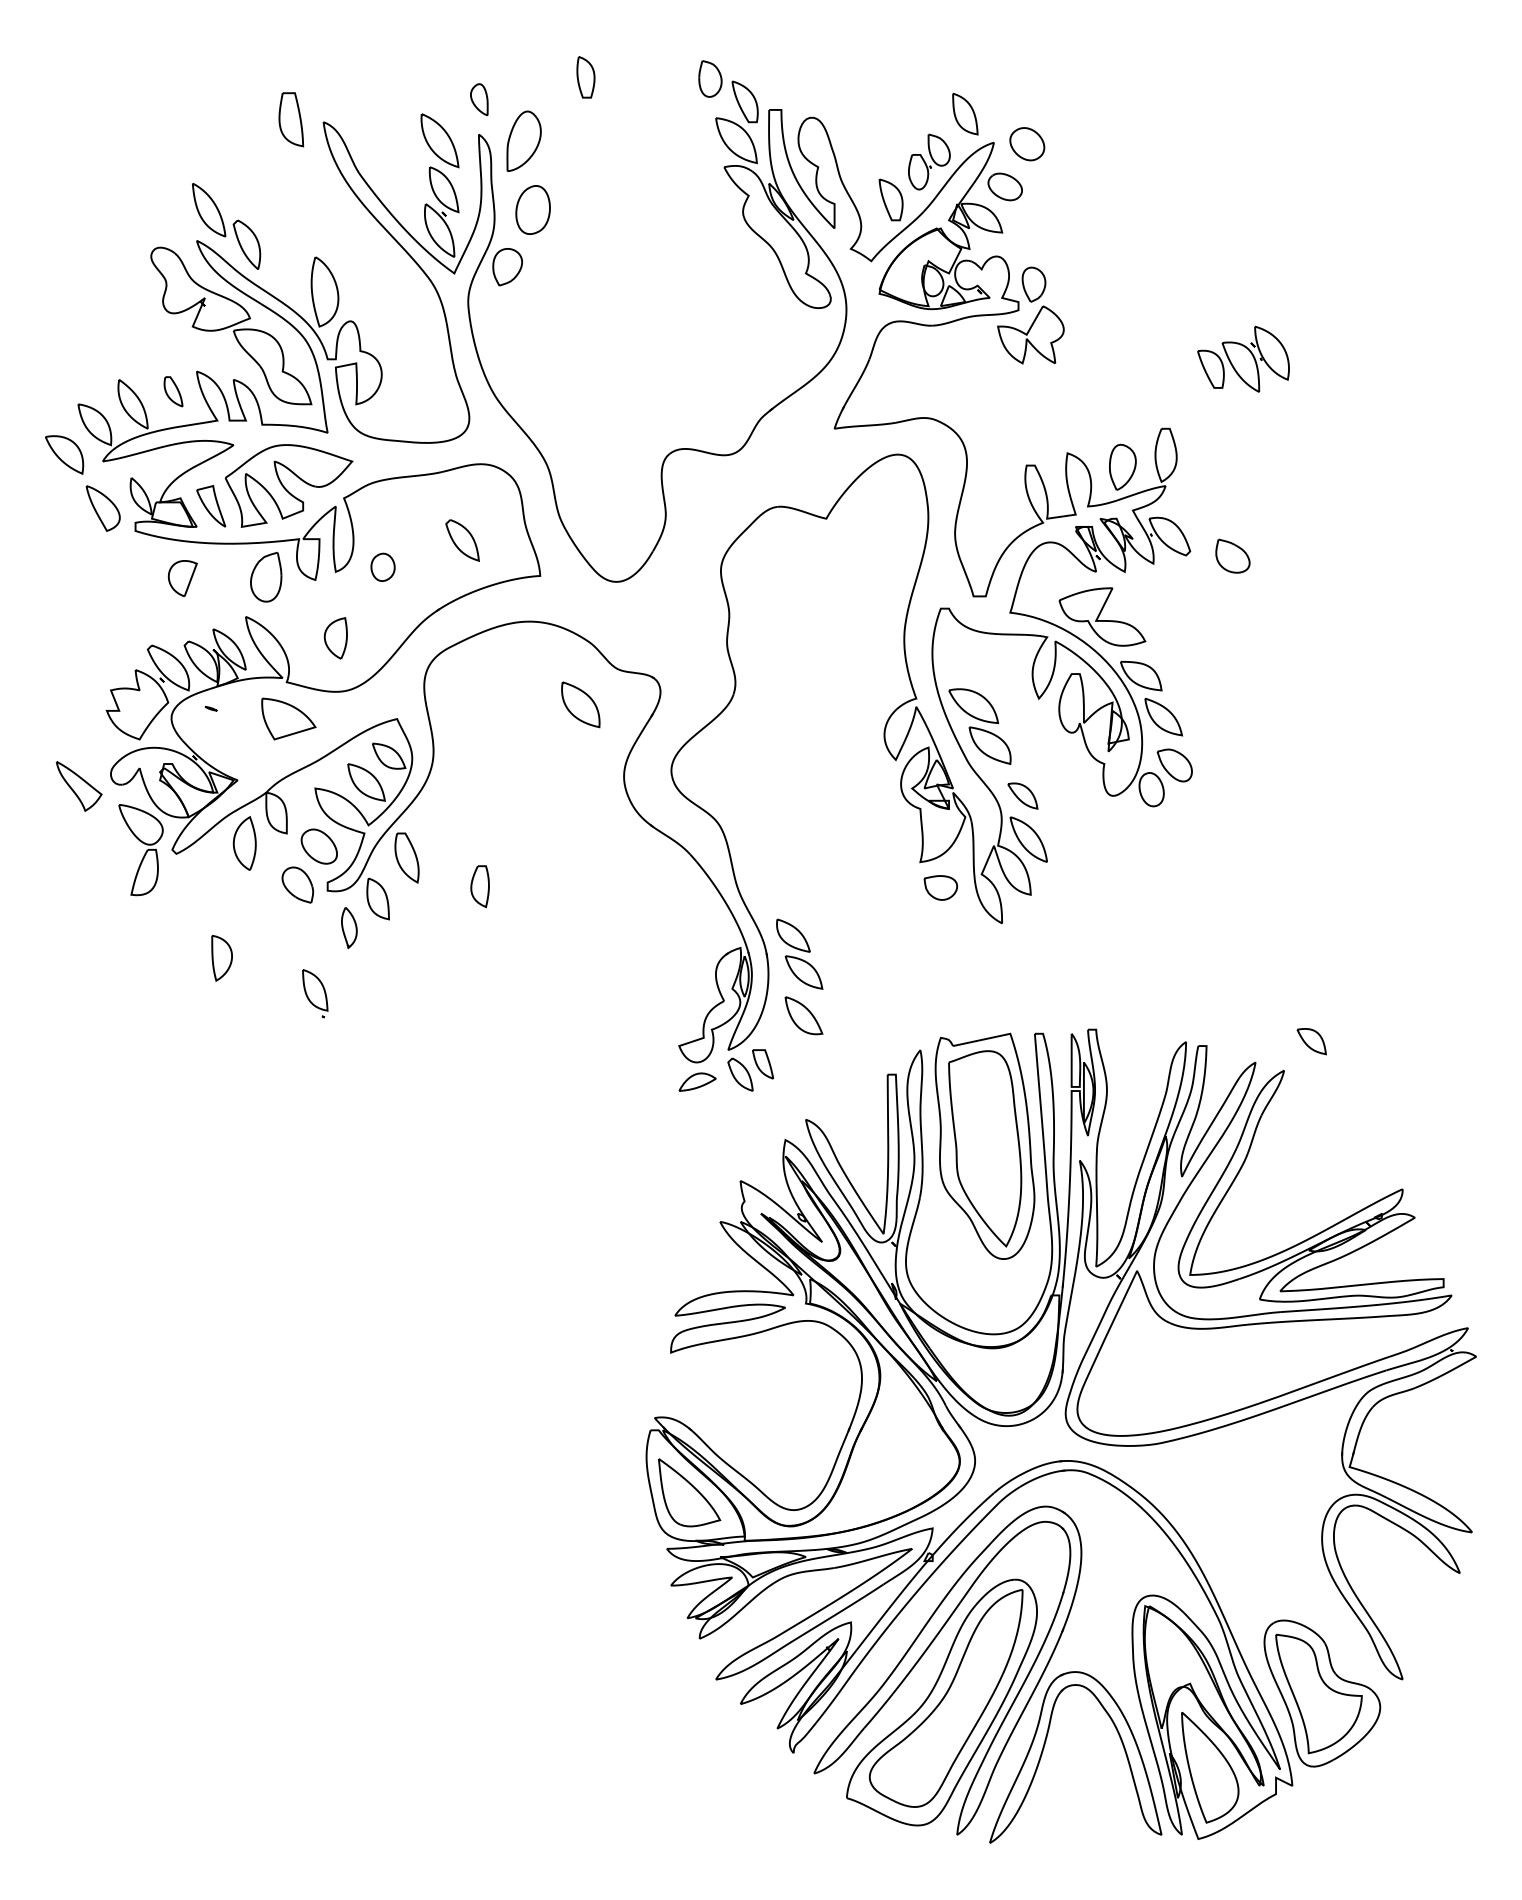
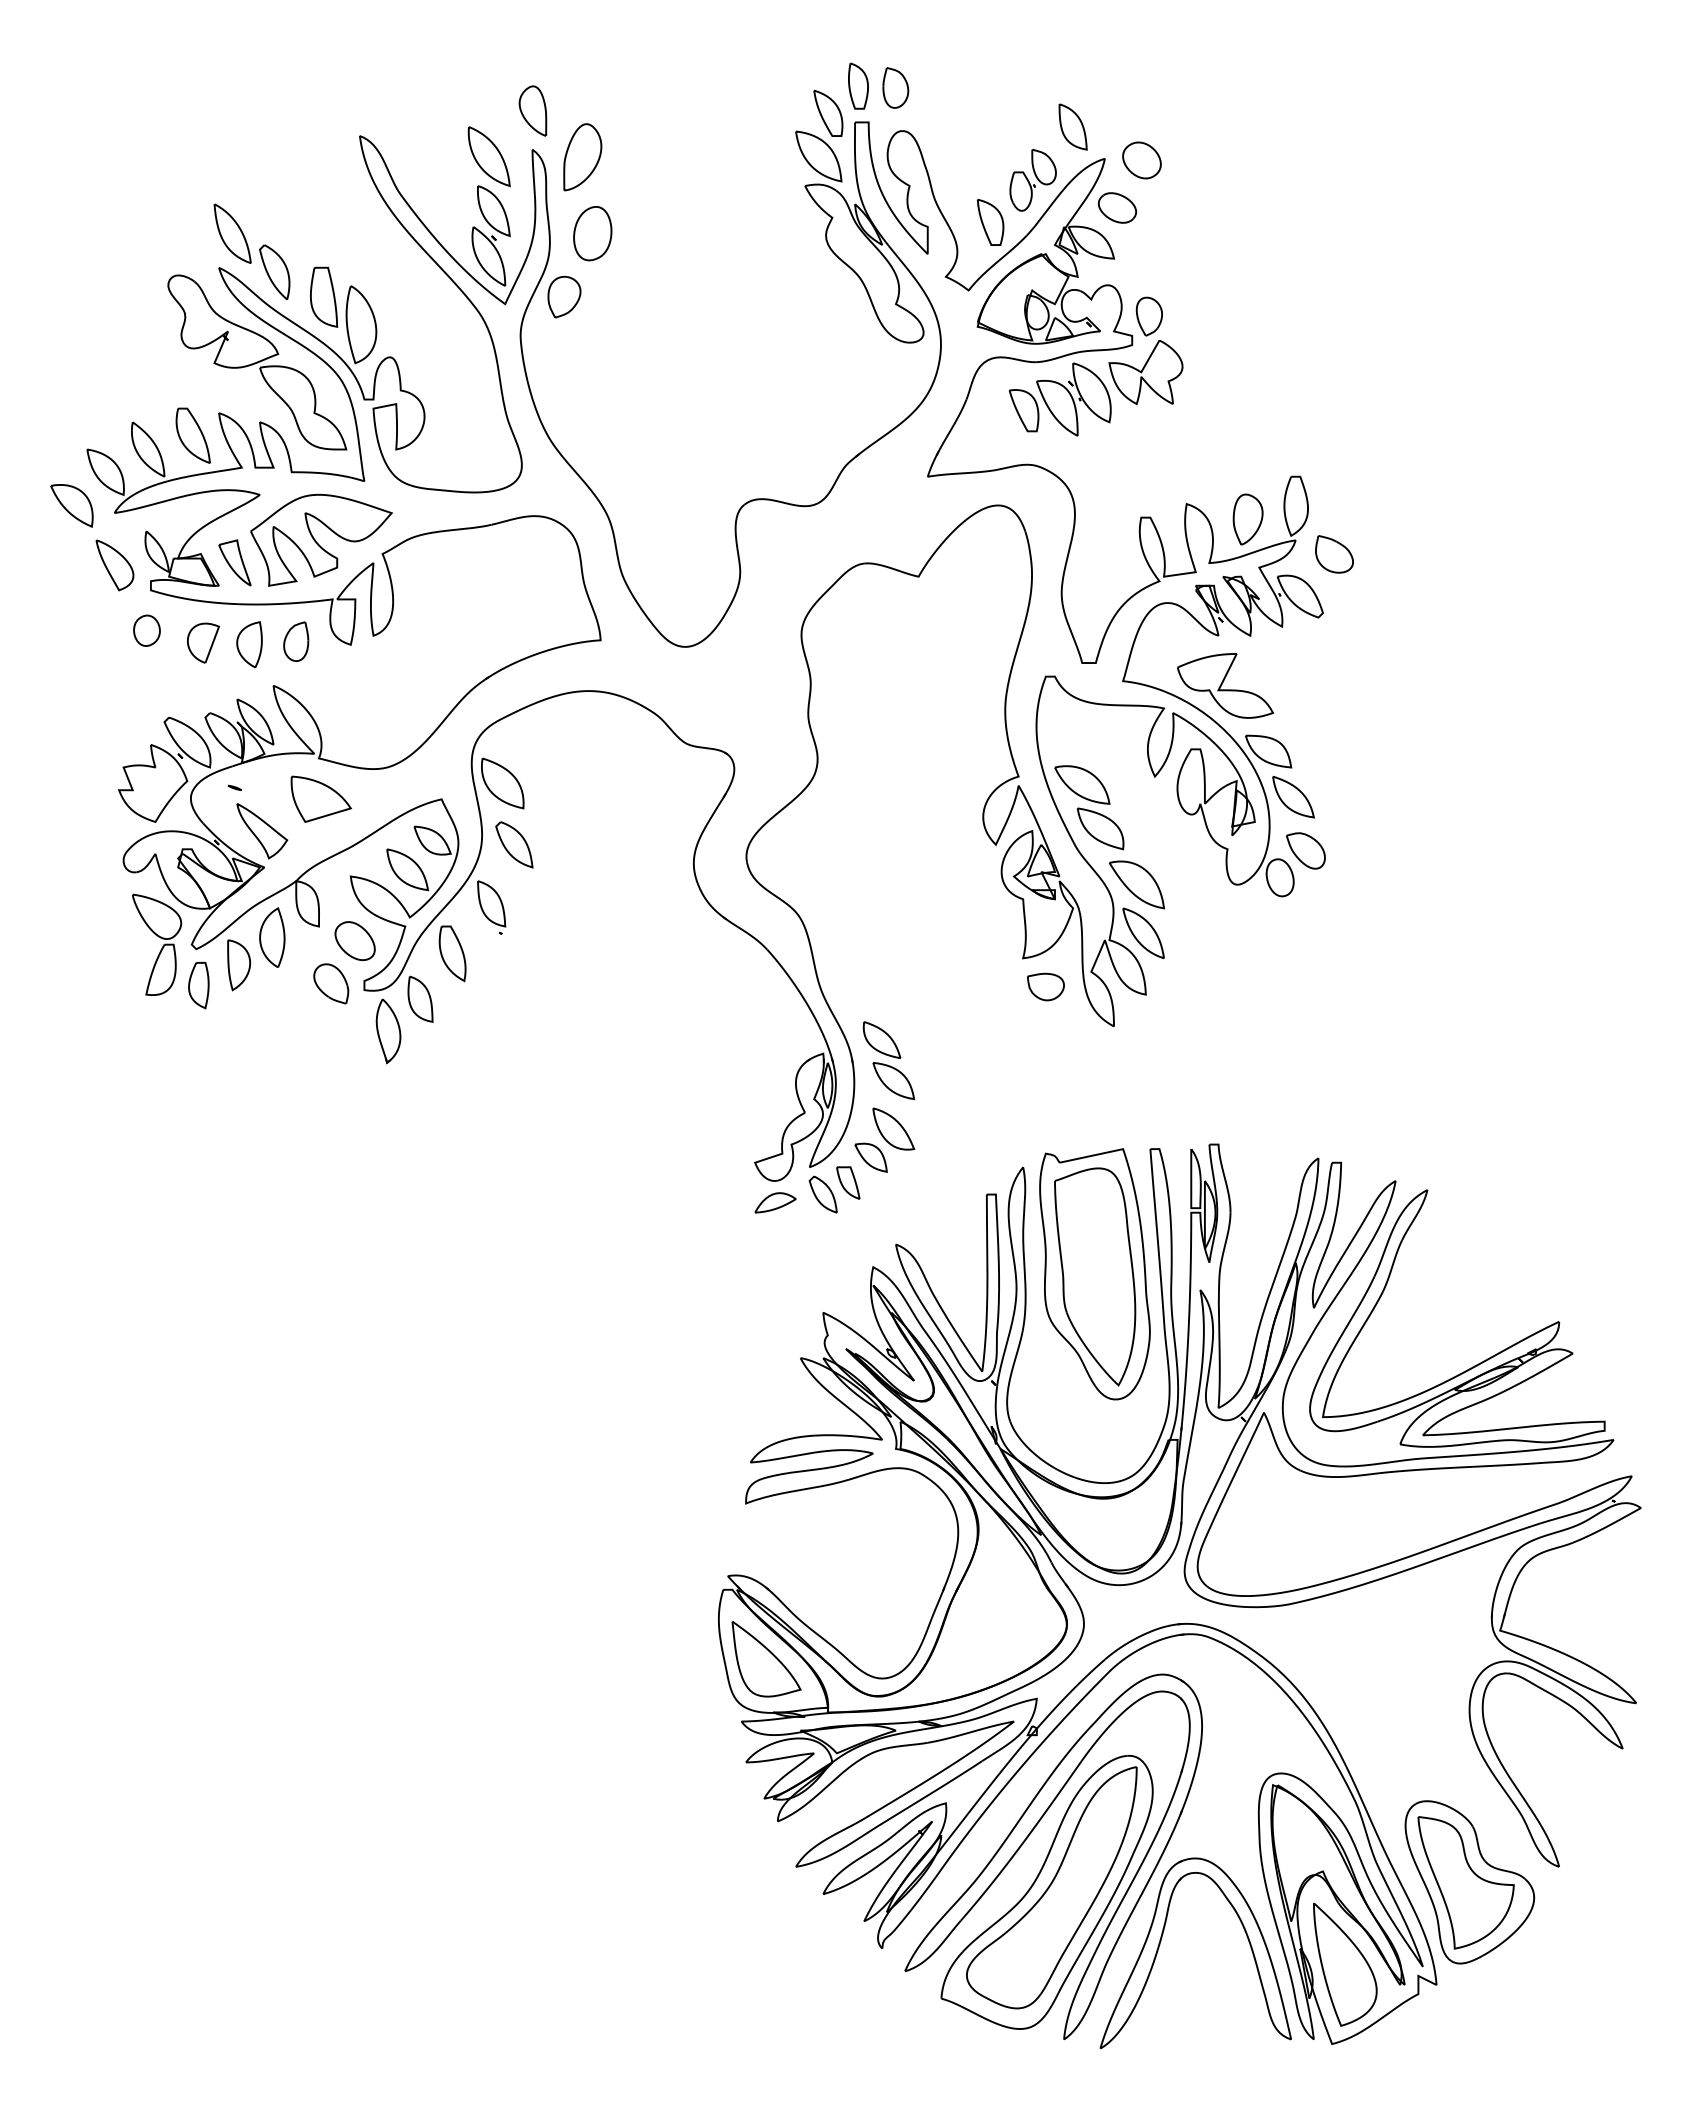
part: (585, 76) -> (858, 85), moved
part: (710, 78) -> (895, 87), moved
part: (478, 99) -> (532, 110), size x1.43
part: (291, 119) -> (324, 296), moved
part: (1242, 359) -> (1059, 399), moved
part: (172, 391) -> (192, 435), size x1.67
part: (462, 540) -> (514, 844), moved
part: (1232, 556) -> (1334, 554), moved
curve: (372, 568) -> (135, 632), moved
part: (266, 577) -> (296, 641), size x0.71
part: (335, 638) -> (249, 644), moved
part: (580, 704) -> (502, 783), moved
part: (79, 786) -> (262, 831), moved
part: (1022, 795) -> (1136, 884), size x1.67
part: (479, 886) -> (198, 985), moved
part: (349, 927) -> (388, 1031), size x1.43
part: (222, 958) -> (239, 965), moved
part: (315, 993) -> (491, 907), moved
part: (1311, 1041) -> (870, 1157), moved

